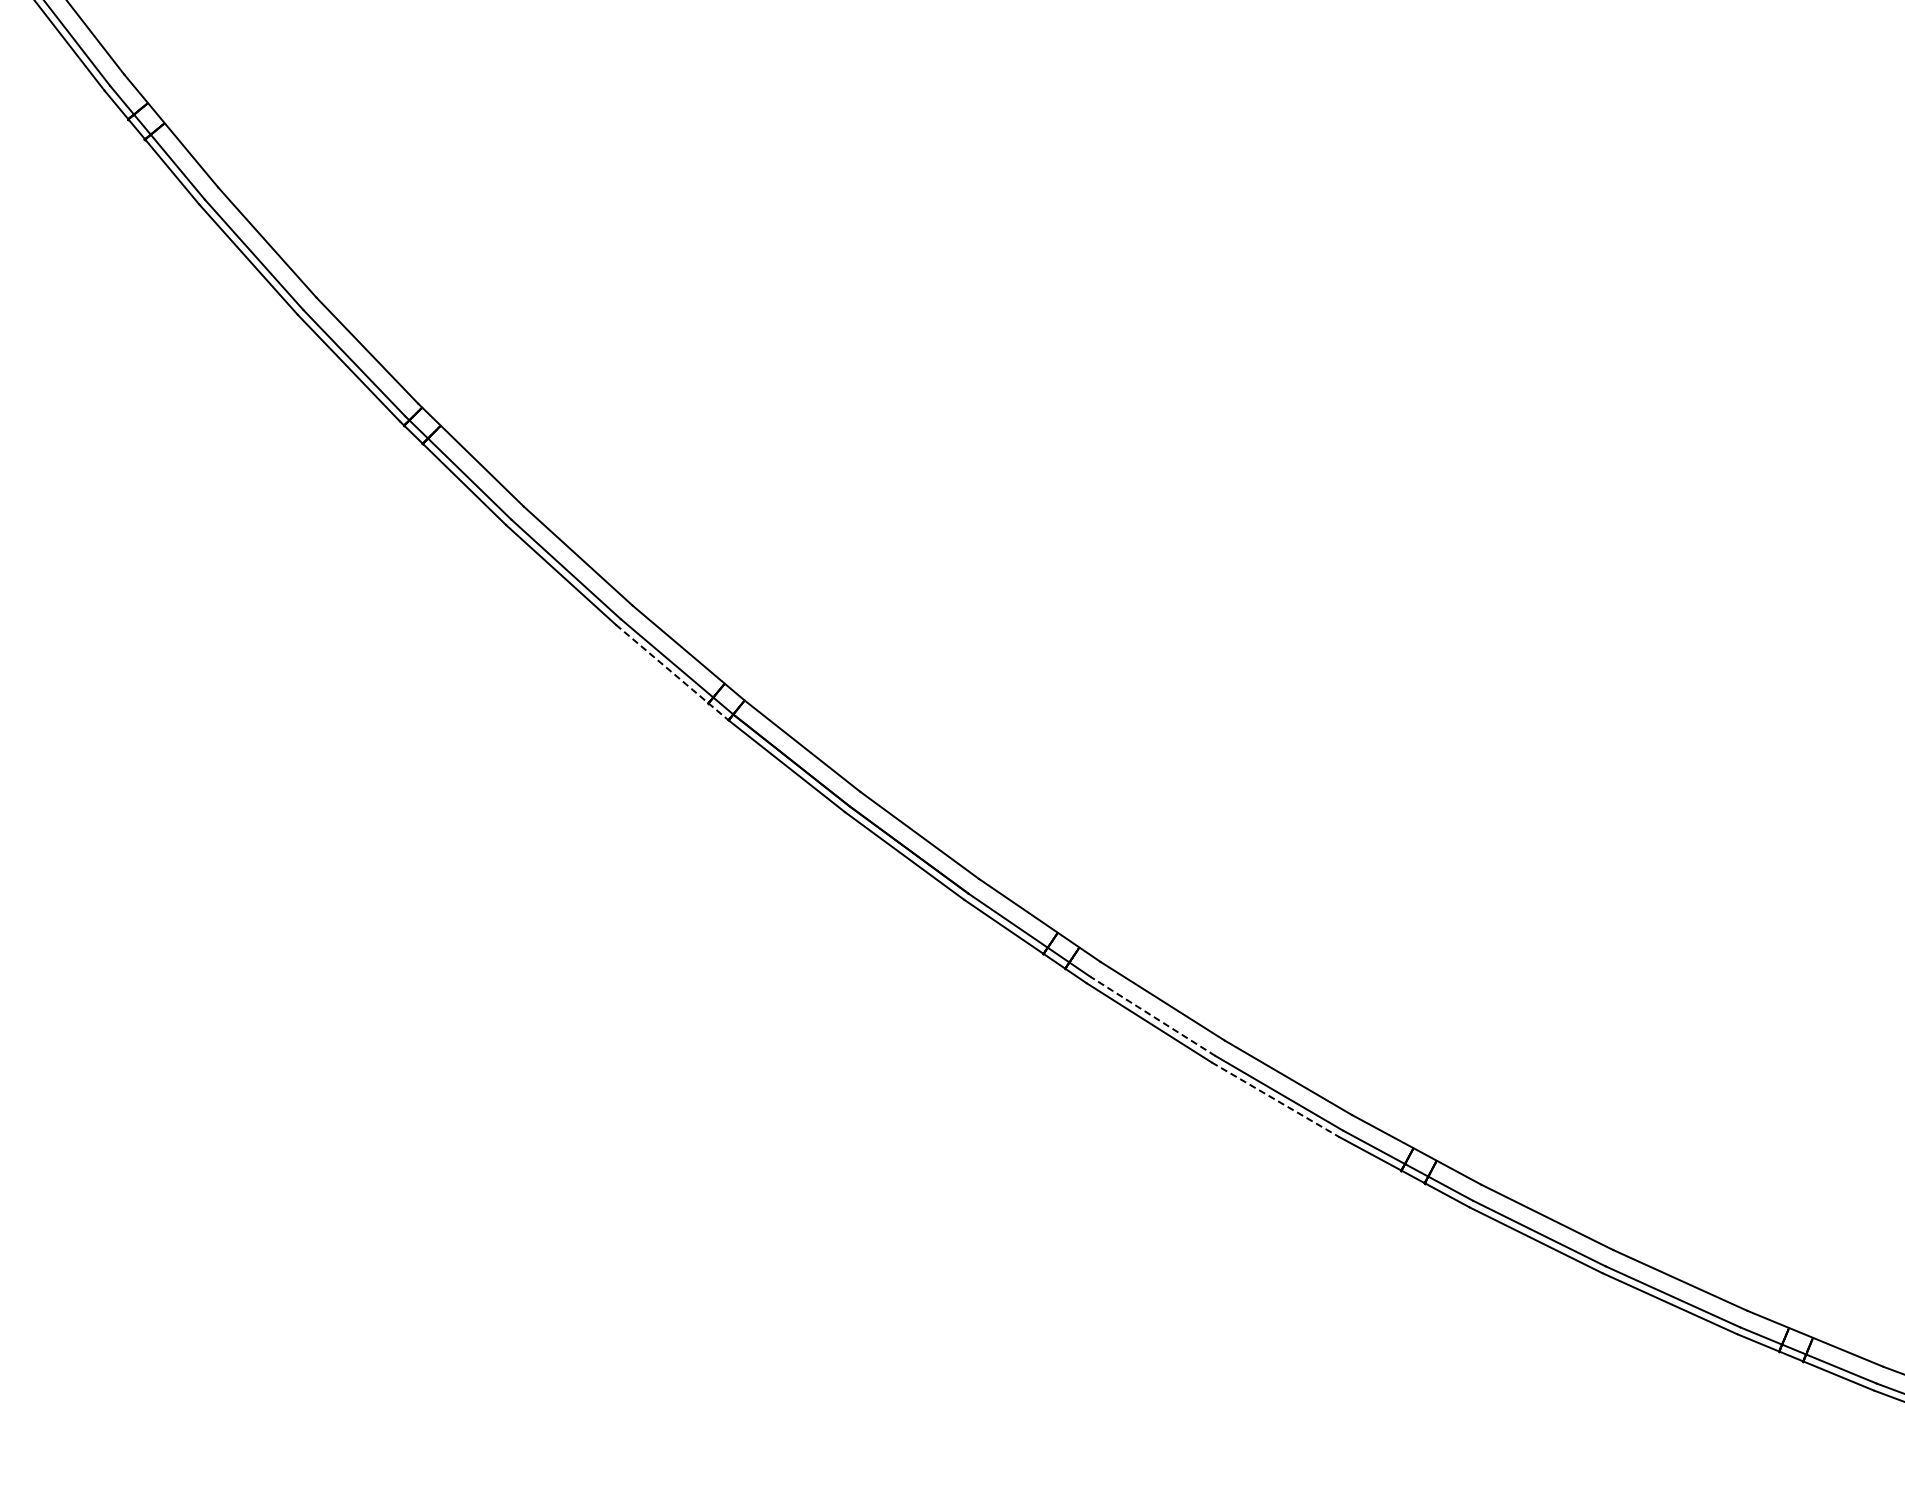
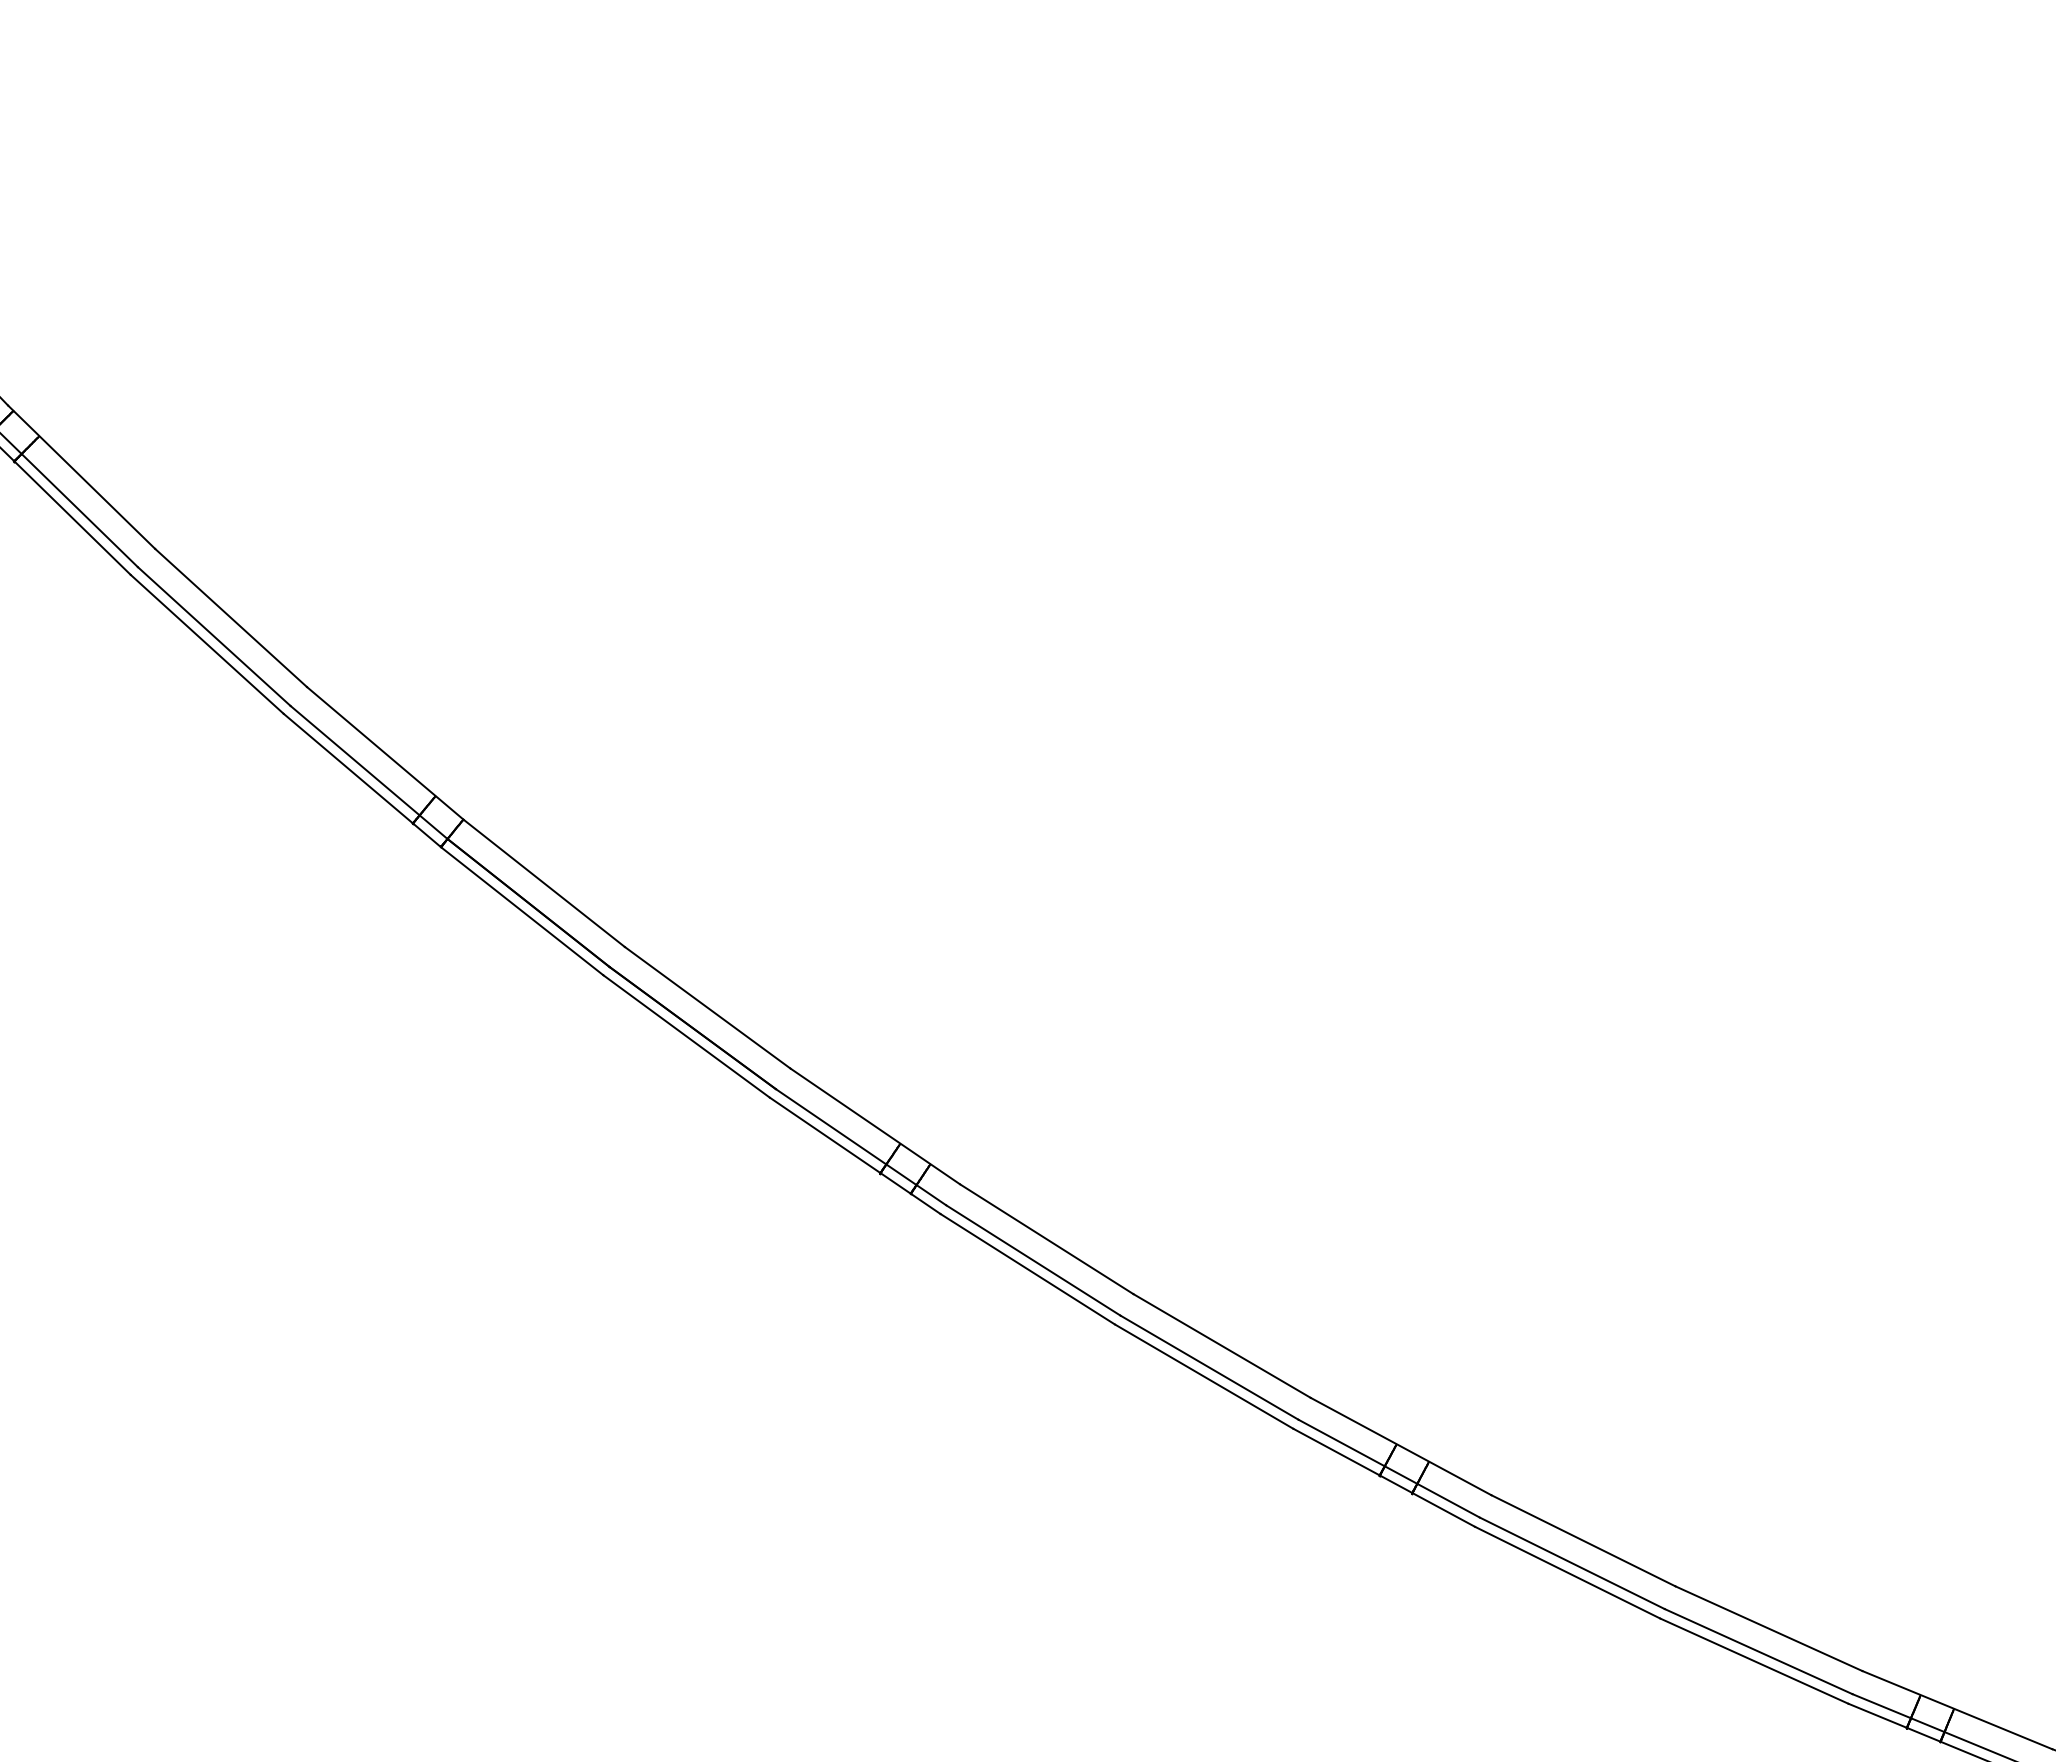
line: (672, 672) -> (362, 780), dashed -> solid
line: (1153, 1016) -> (1033, 1260), dashed -> solid
line: (1275, 1100) -> (1204, 1377), dashed -> solid

